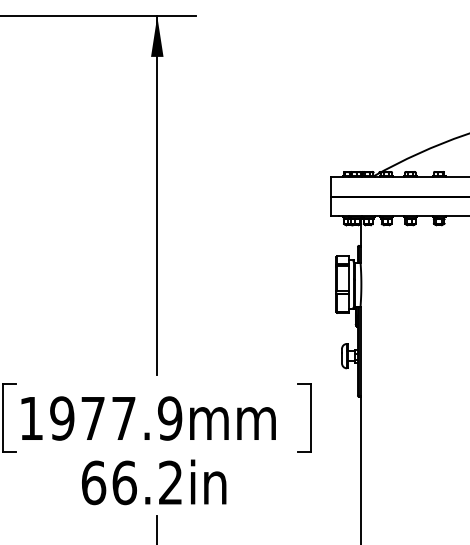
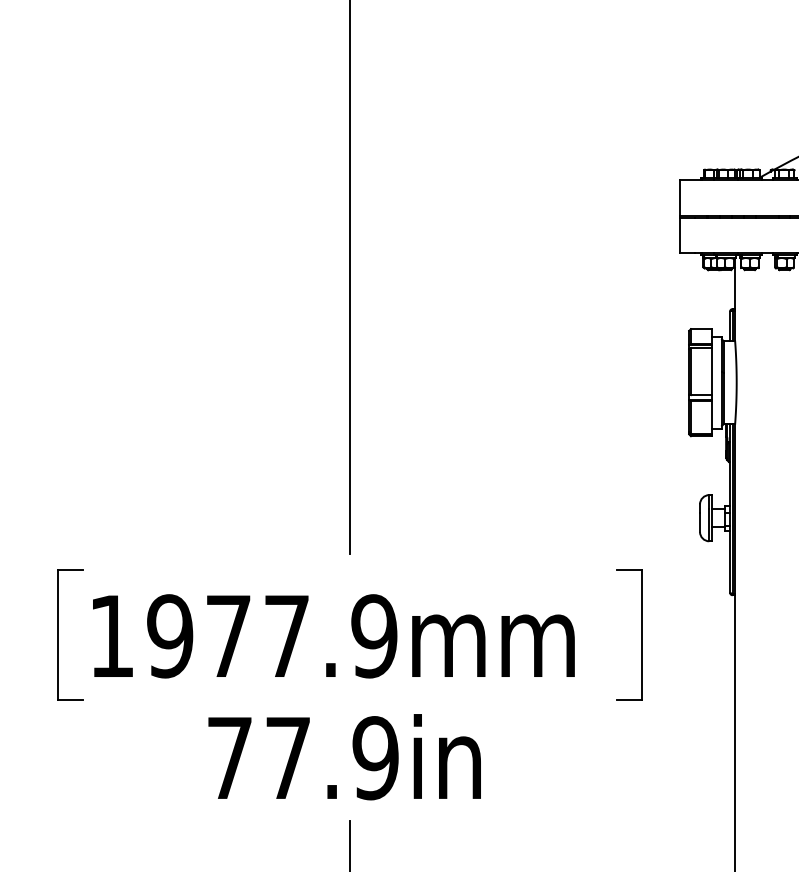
text: (132, 482) -> (303, 757), 66.2in -> 77.9in

